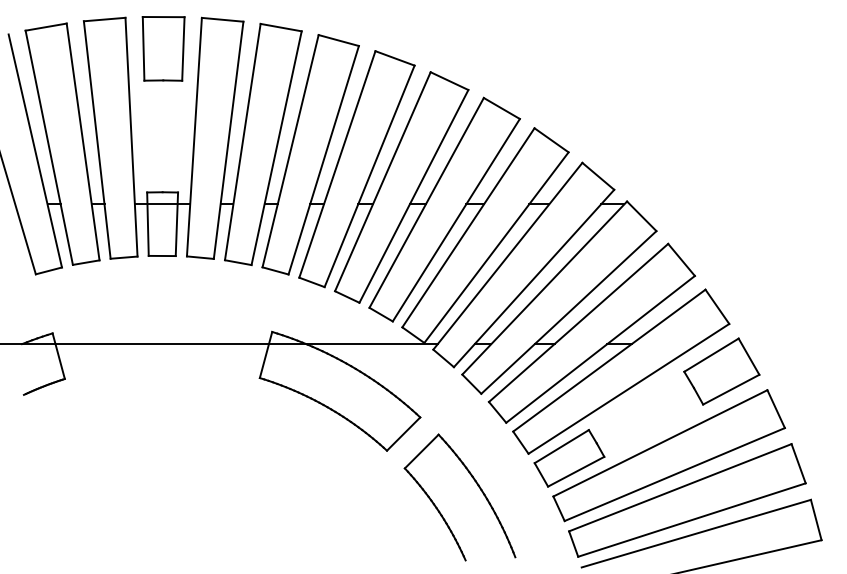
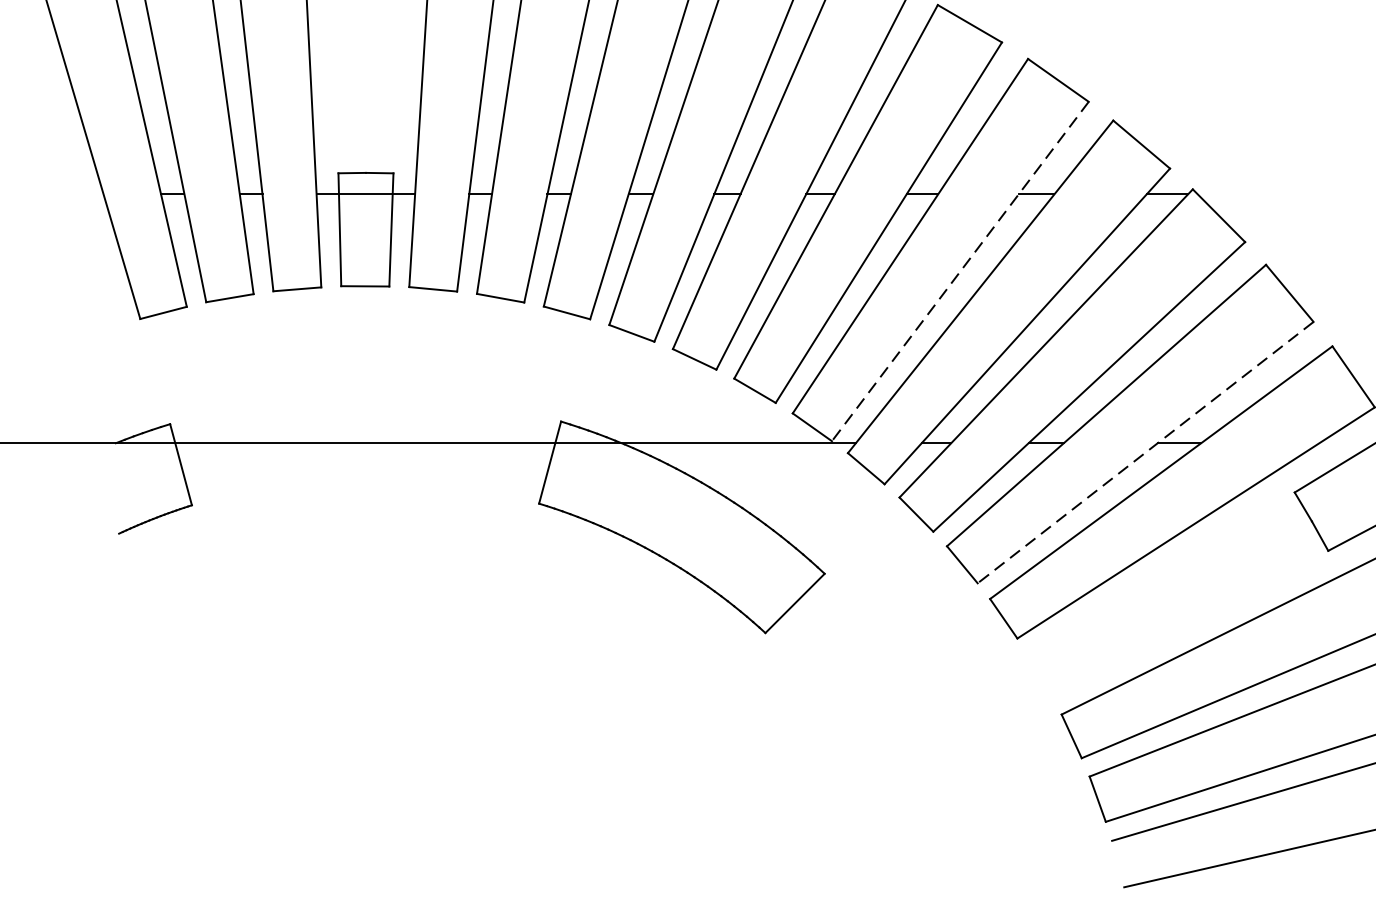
line: (496, 247) -> (960, 271), solid -> dashed
line: (600, 349) -> (1145, 452), solid -> dashed
part: (569, 458) -> (1090, 646), removed
part: (476, 484) -> (924, 693), removed

